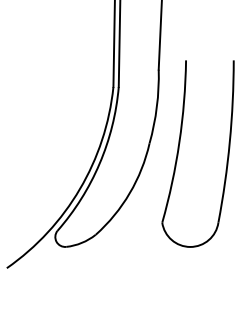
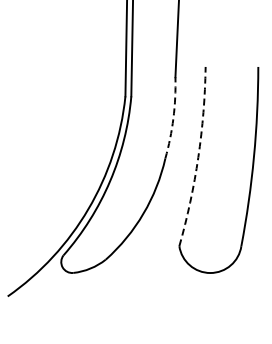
arc: (156, 107) -> (173, 118), solid -> dashed
arc: (179, 142) -> (198, 157), solid -> dashed

